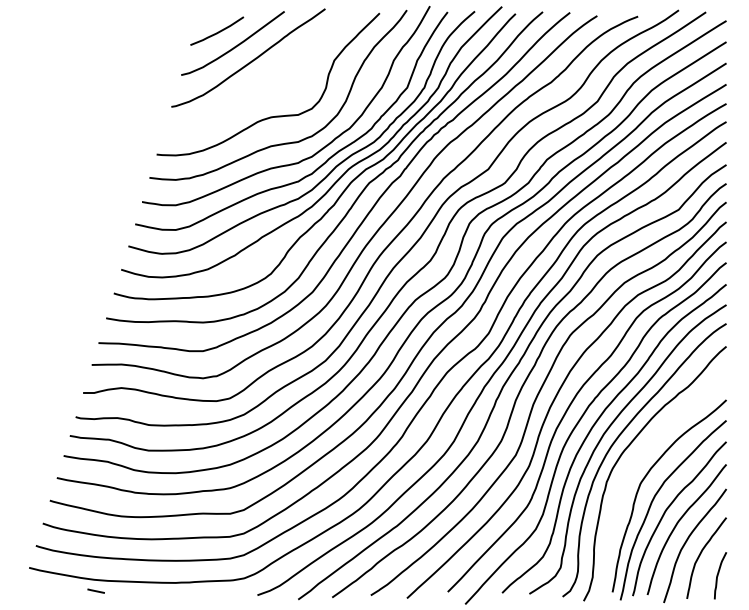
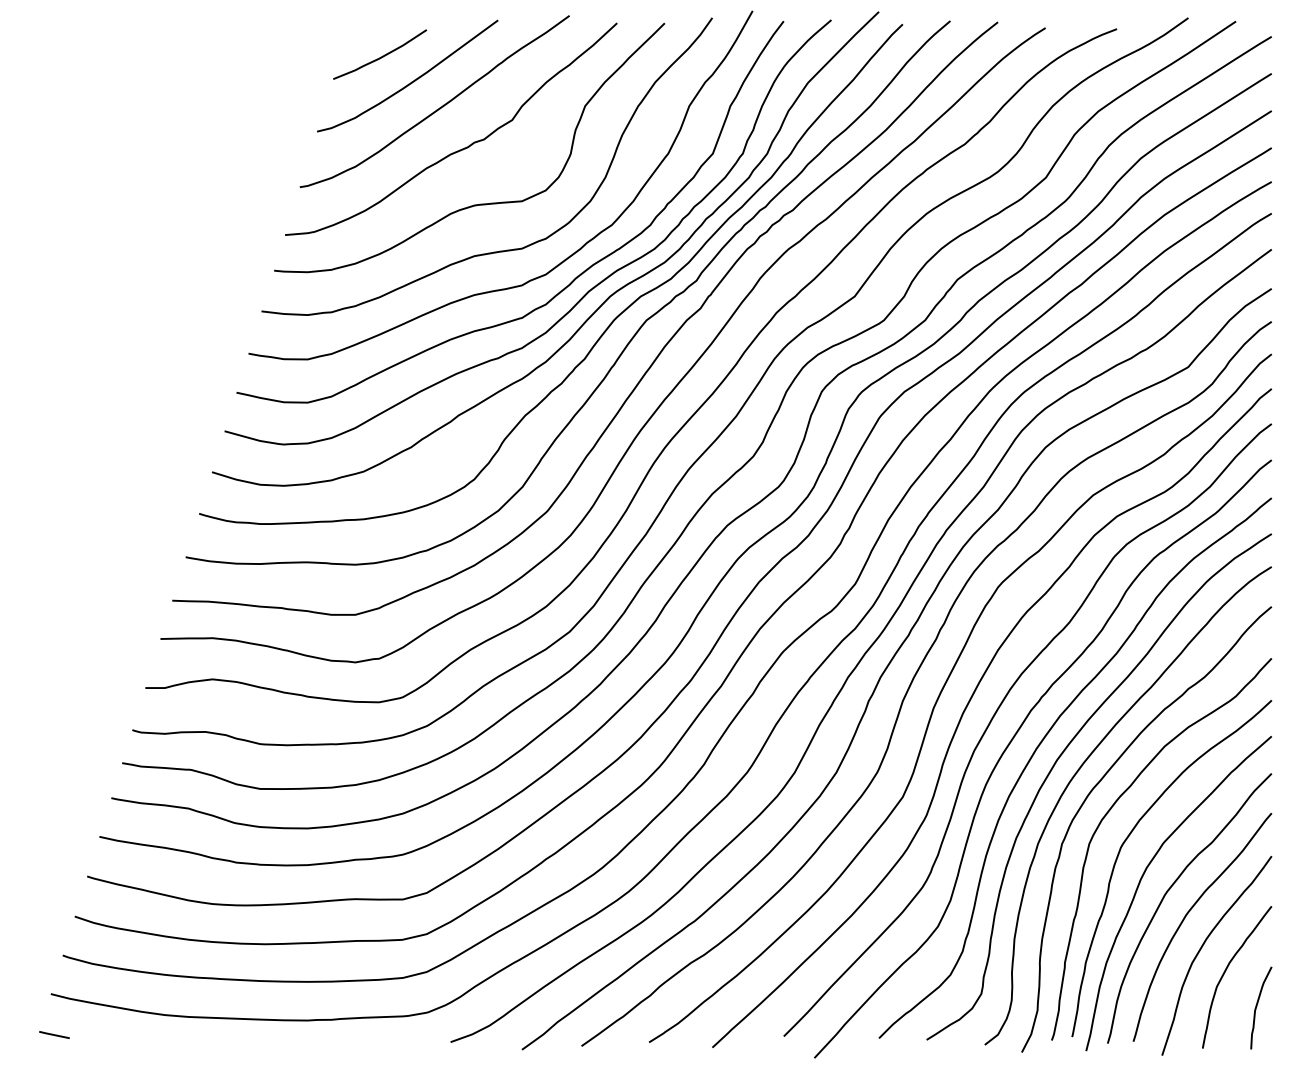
curve: (263, 84) -> (461, 147), added
curve: (635, 462) -> (1112, 809), added
line: (95, 590) -> (53, 1033), moved

